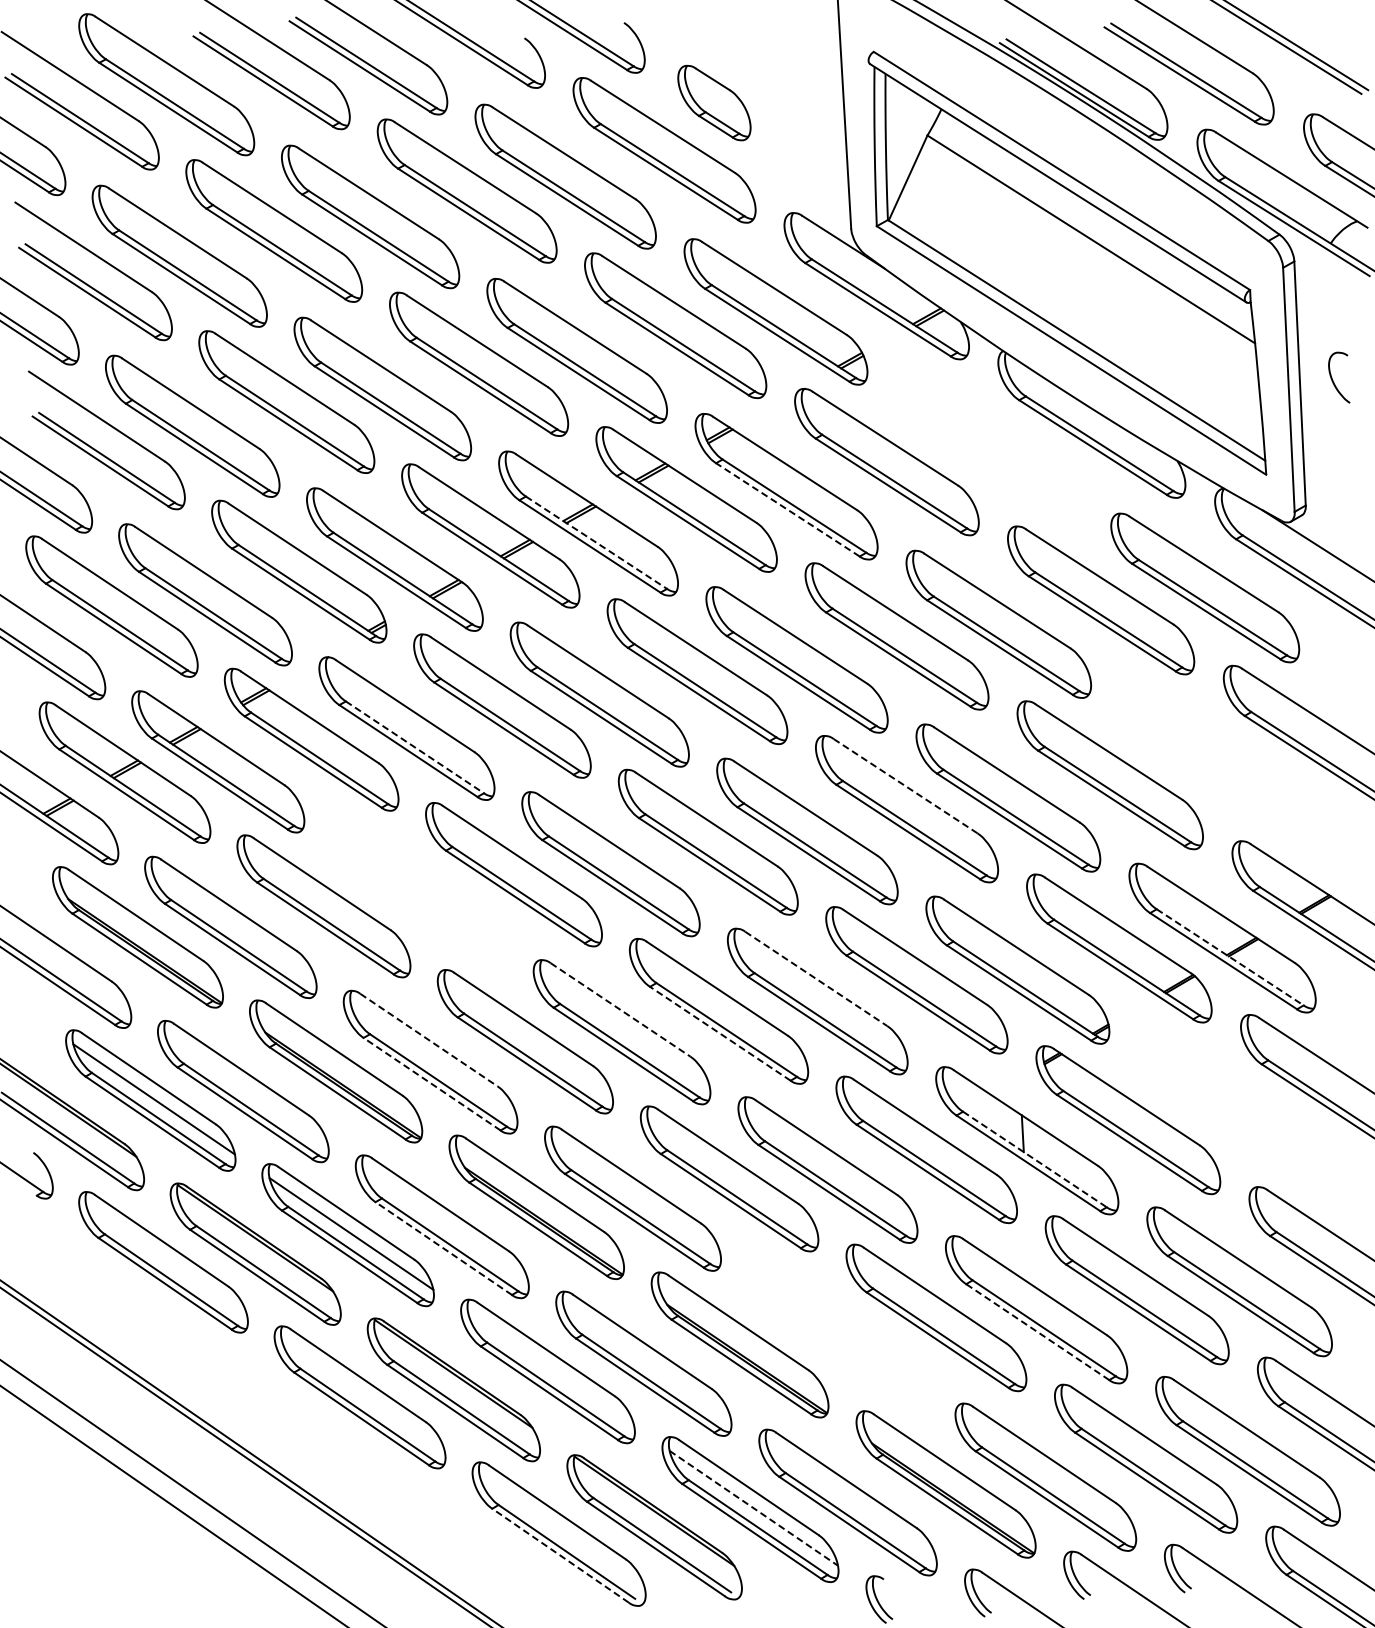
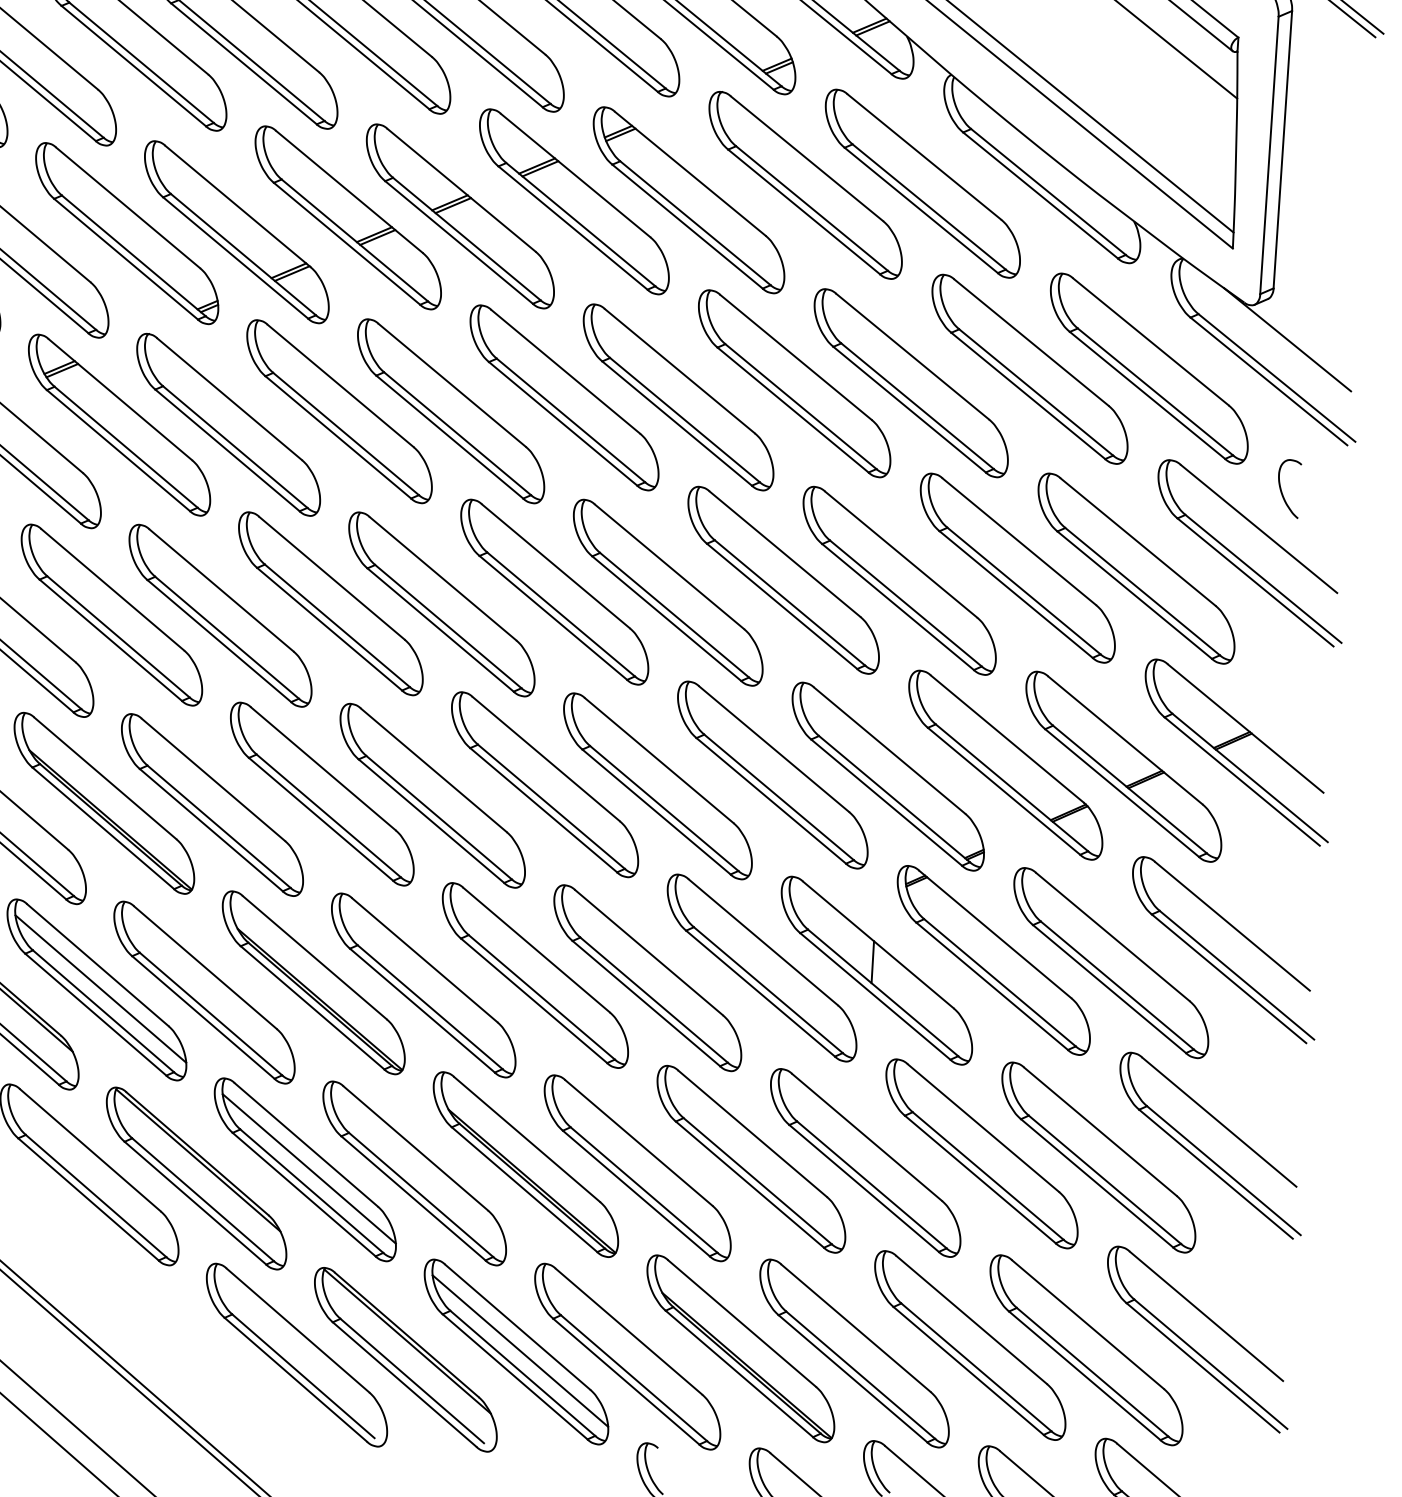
curve: (1333, 380) -> (1282, 490), moved
part: (988, 448) -> (922, 183), added
line: (787, 509) -> (687, 226), dashed -> solid
line: (596, 543) -> (466, 239), dashed -> solid
line: (414, 747) -> (234, 447), dashed -> solid
part: (1213, 763) -> (1136, 568), added
line: (906, 786) -> (786, 554), dashed -> solid
part: (418, 895) -> (220, 615), added
line: (1230, 957) -> (1130, 789), dashed -> solid
line: (816, 979) -> (659, 761), dashed -> solid
line: (620, 1009) -> (433, 769), dashed -> solid
line: (720, 1033) -> (543, 809), dashed -> solid
line: (428, 1040) -> (212, 780), dashed -> solid
line: (432, 1084) -> (211, 830), dashed -> solid
part: (1230, 1110) -> (1110, 962), added
line: (1035, 1159) -> (883, 992), dashed -> solid
line: (443, 1248) -> (203, 1017), dashed -> solid
line: (1037, 1331) -> (863, 1187), dashed -> solid
part: (838, 1336) -> (638, 1167), added
line: (551, 1369) -> (309, 1168), added
line: (753, 1508) -> (520, 1351), dashed -> solid
line: (560, 1555) -> (295, 1379), dashed -> solid

